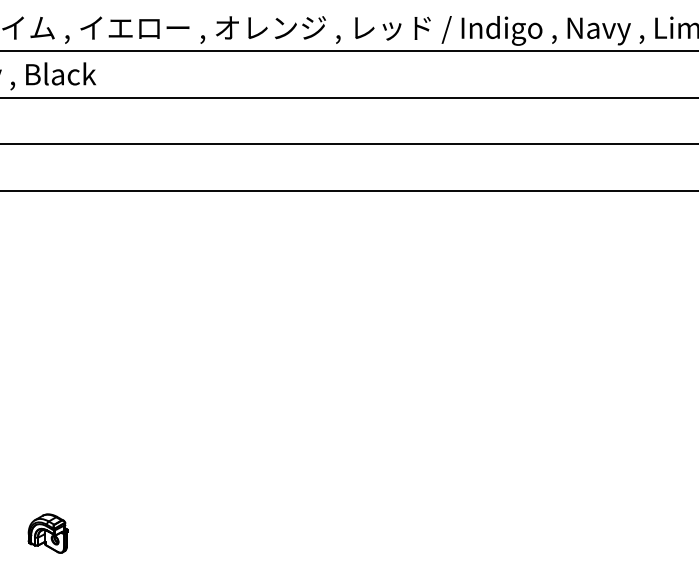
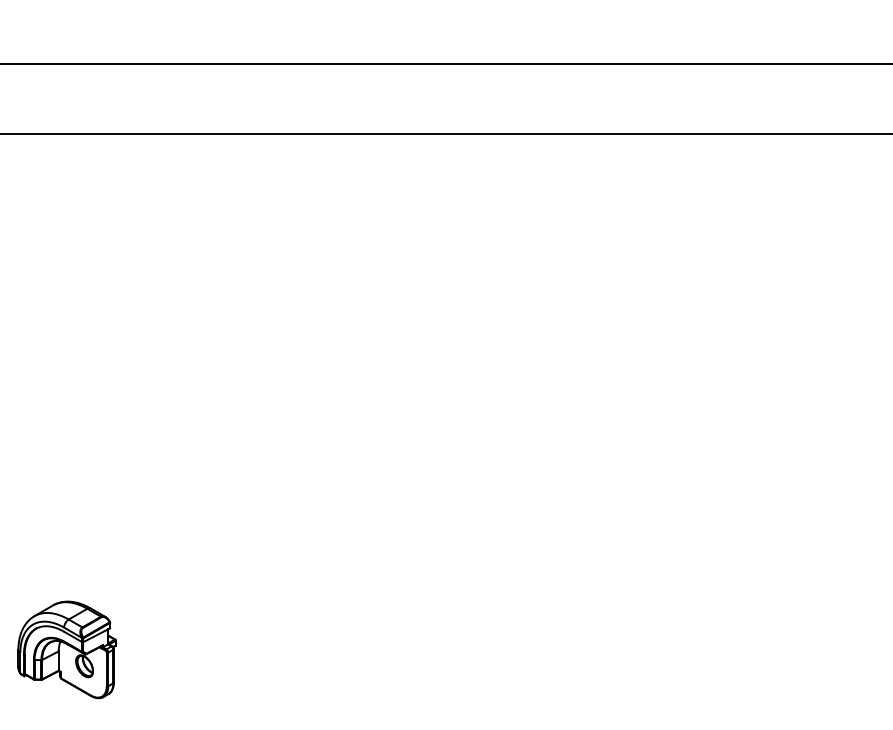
part: (47, 533) -> (66, 649), size x1.67

